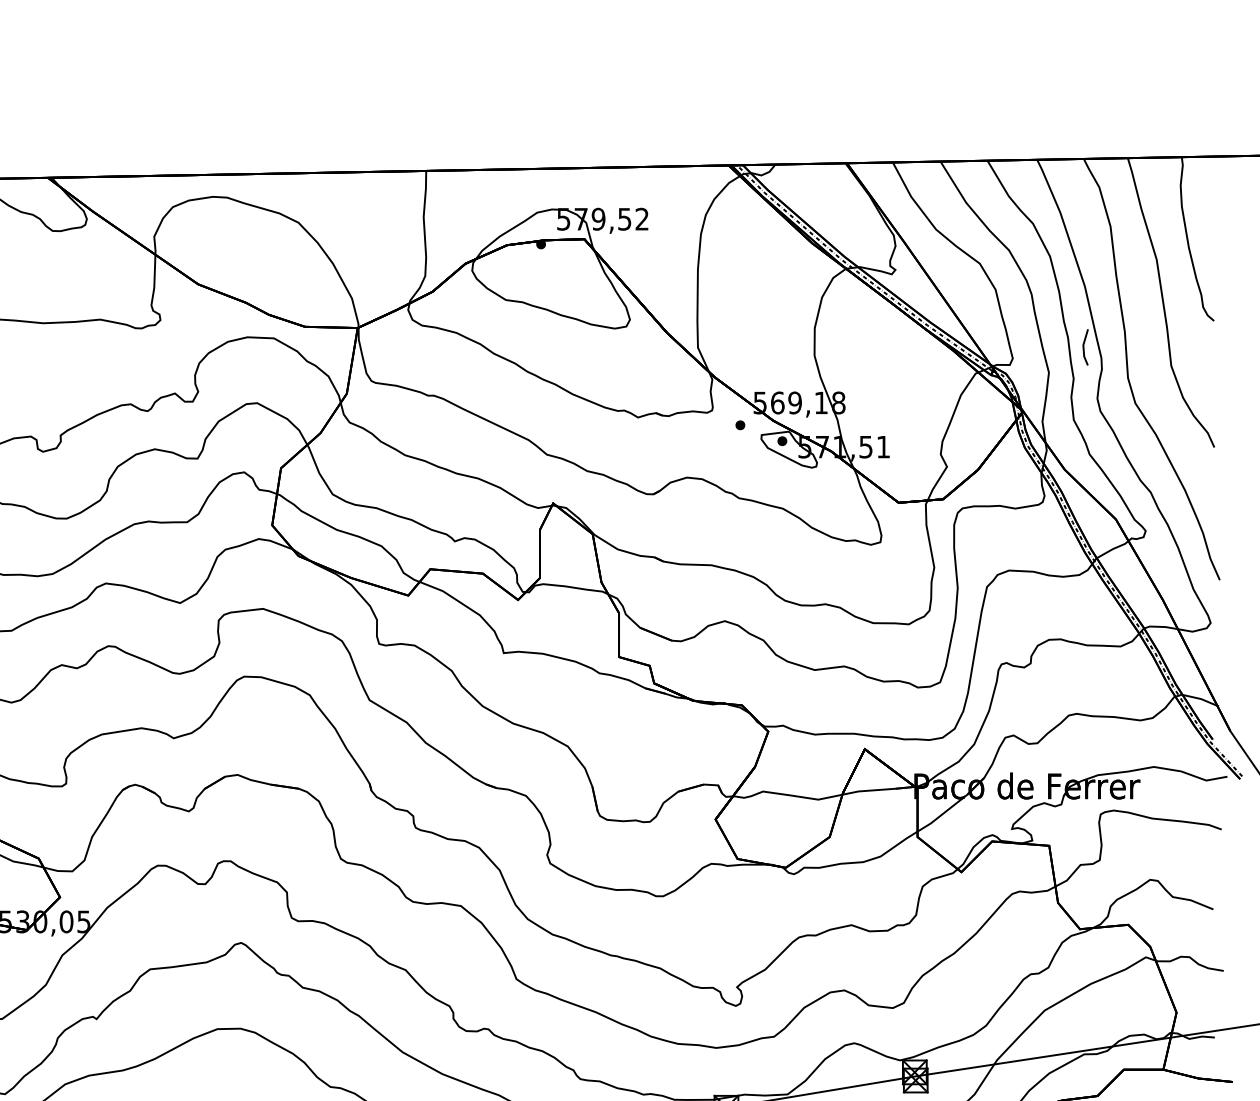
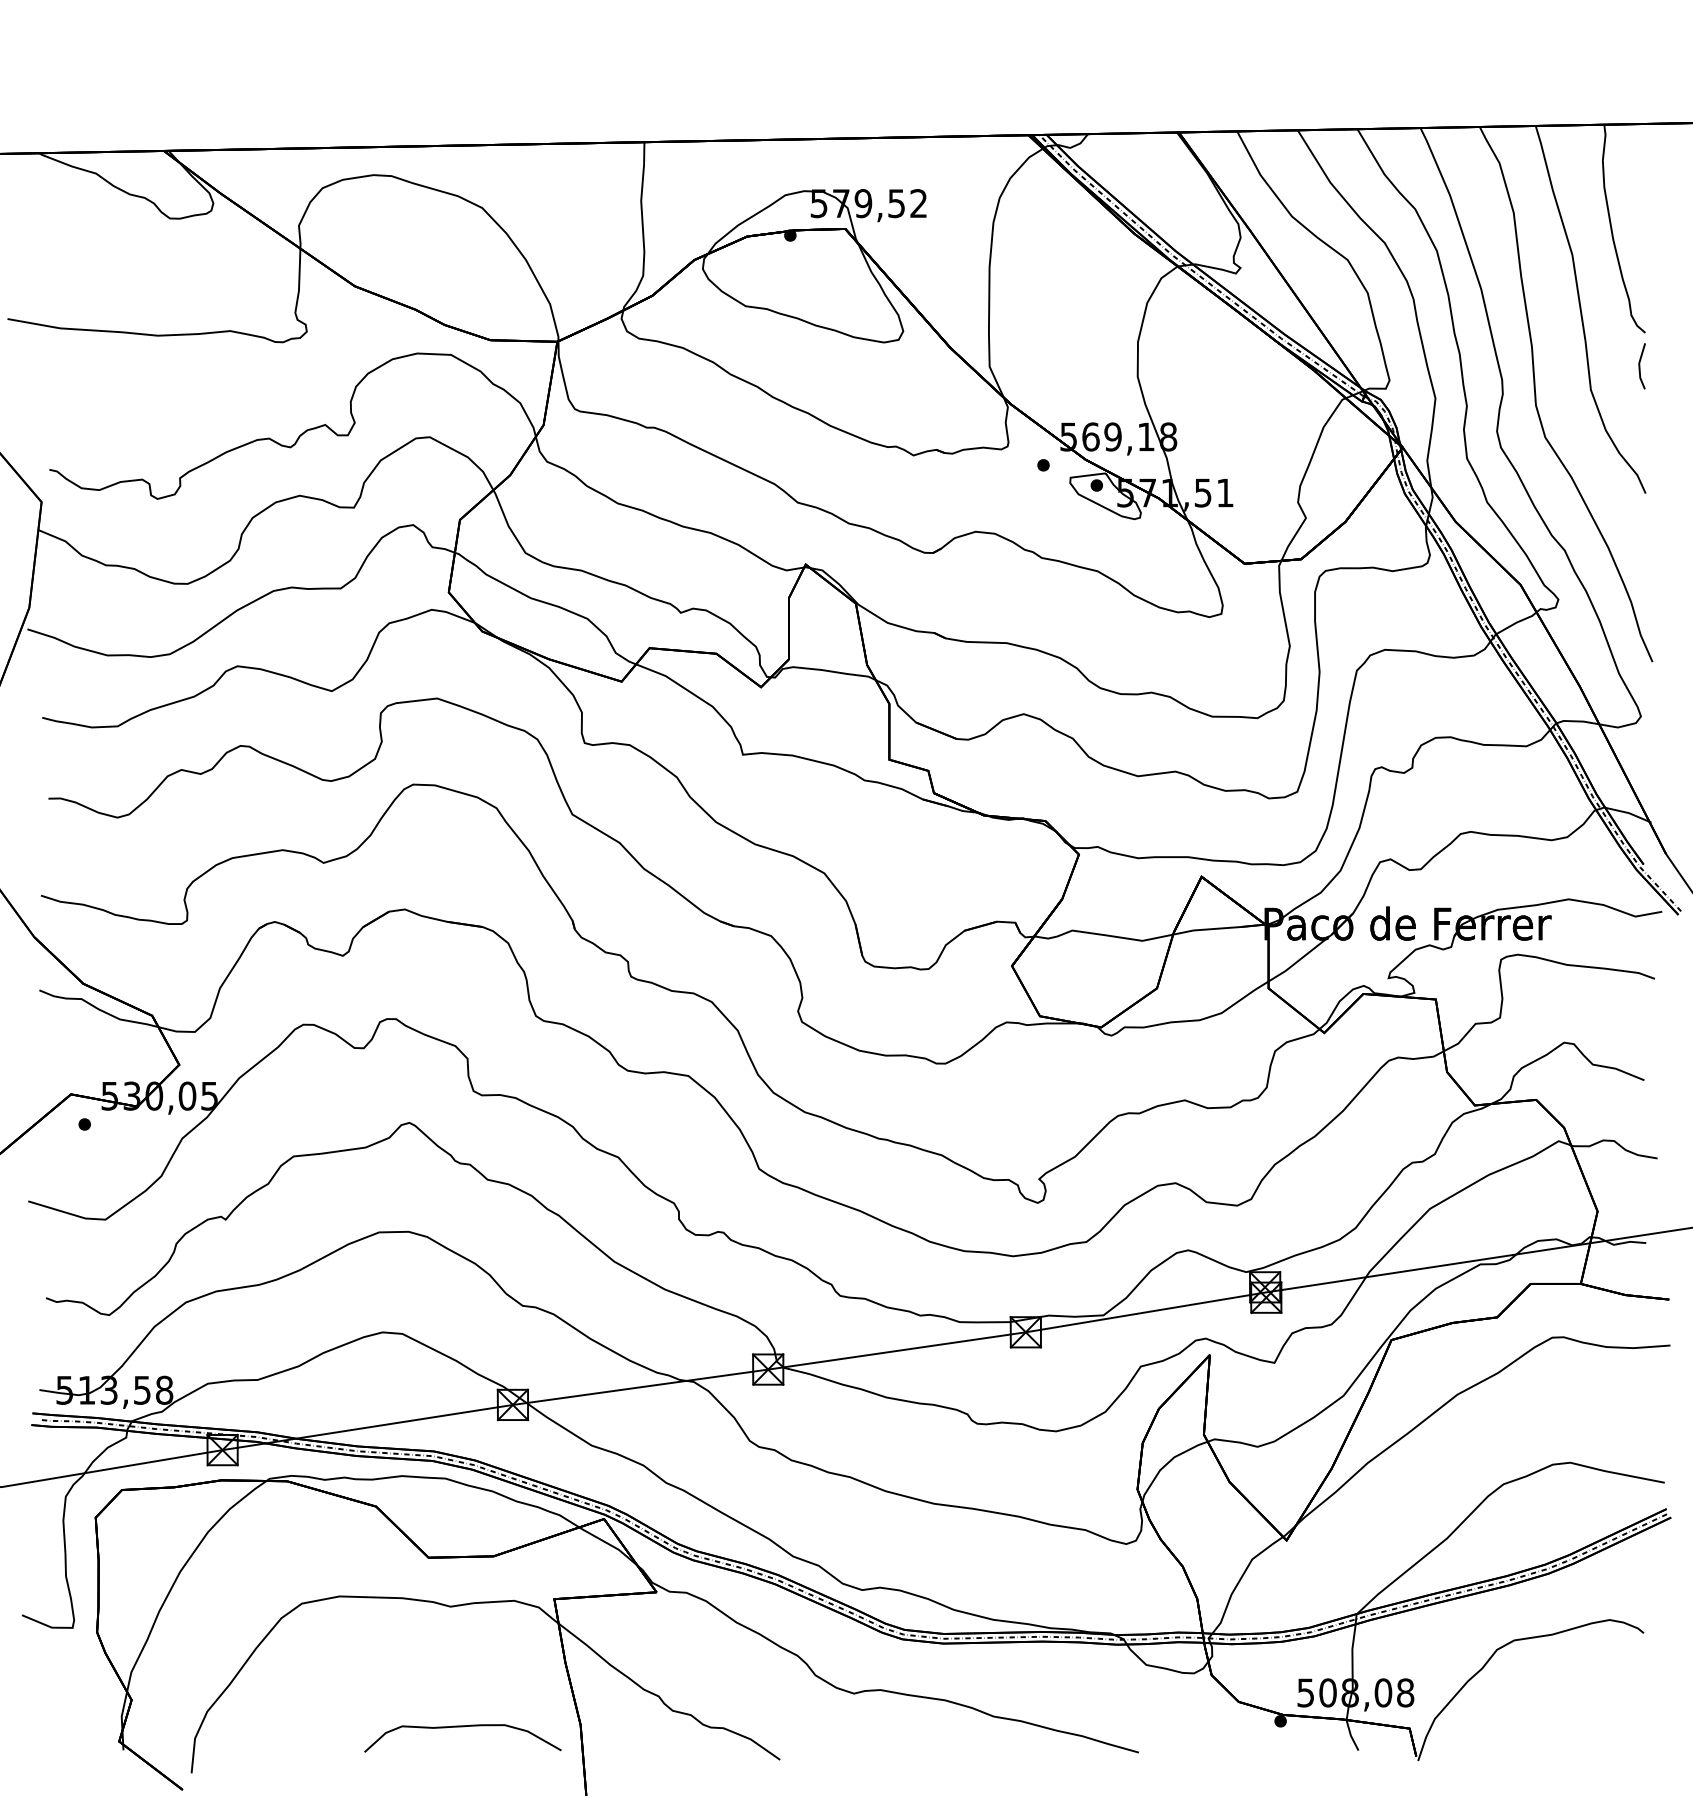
line: (1084, 347) -> (1640, 366), moved

